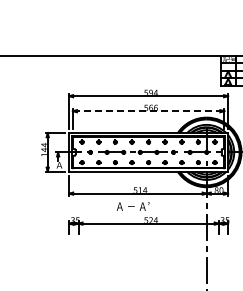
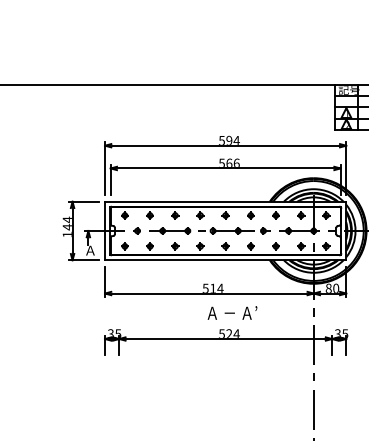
line: (148, 111) -> (225, 168), dashed -> solid
text: (133, 206) -> (233, 313), moved

